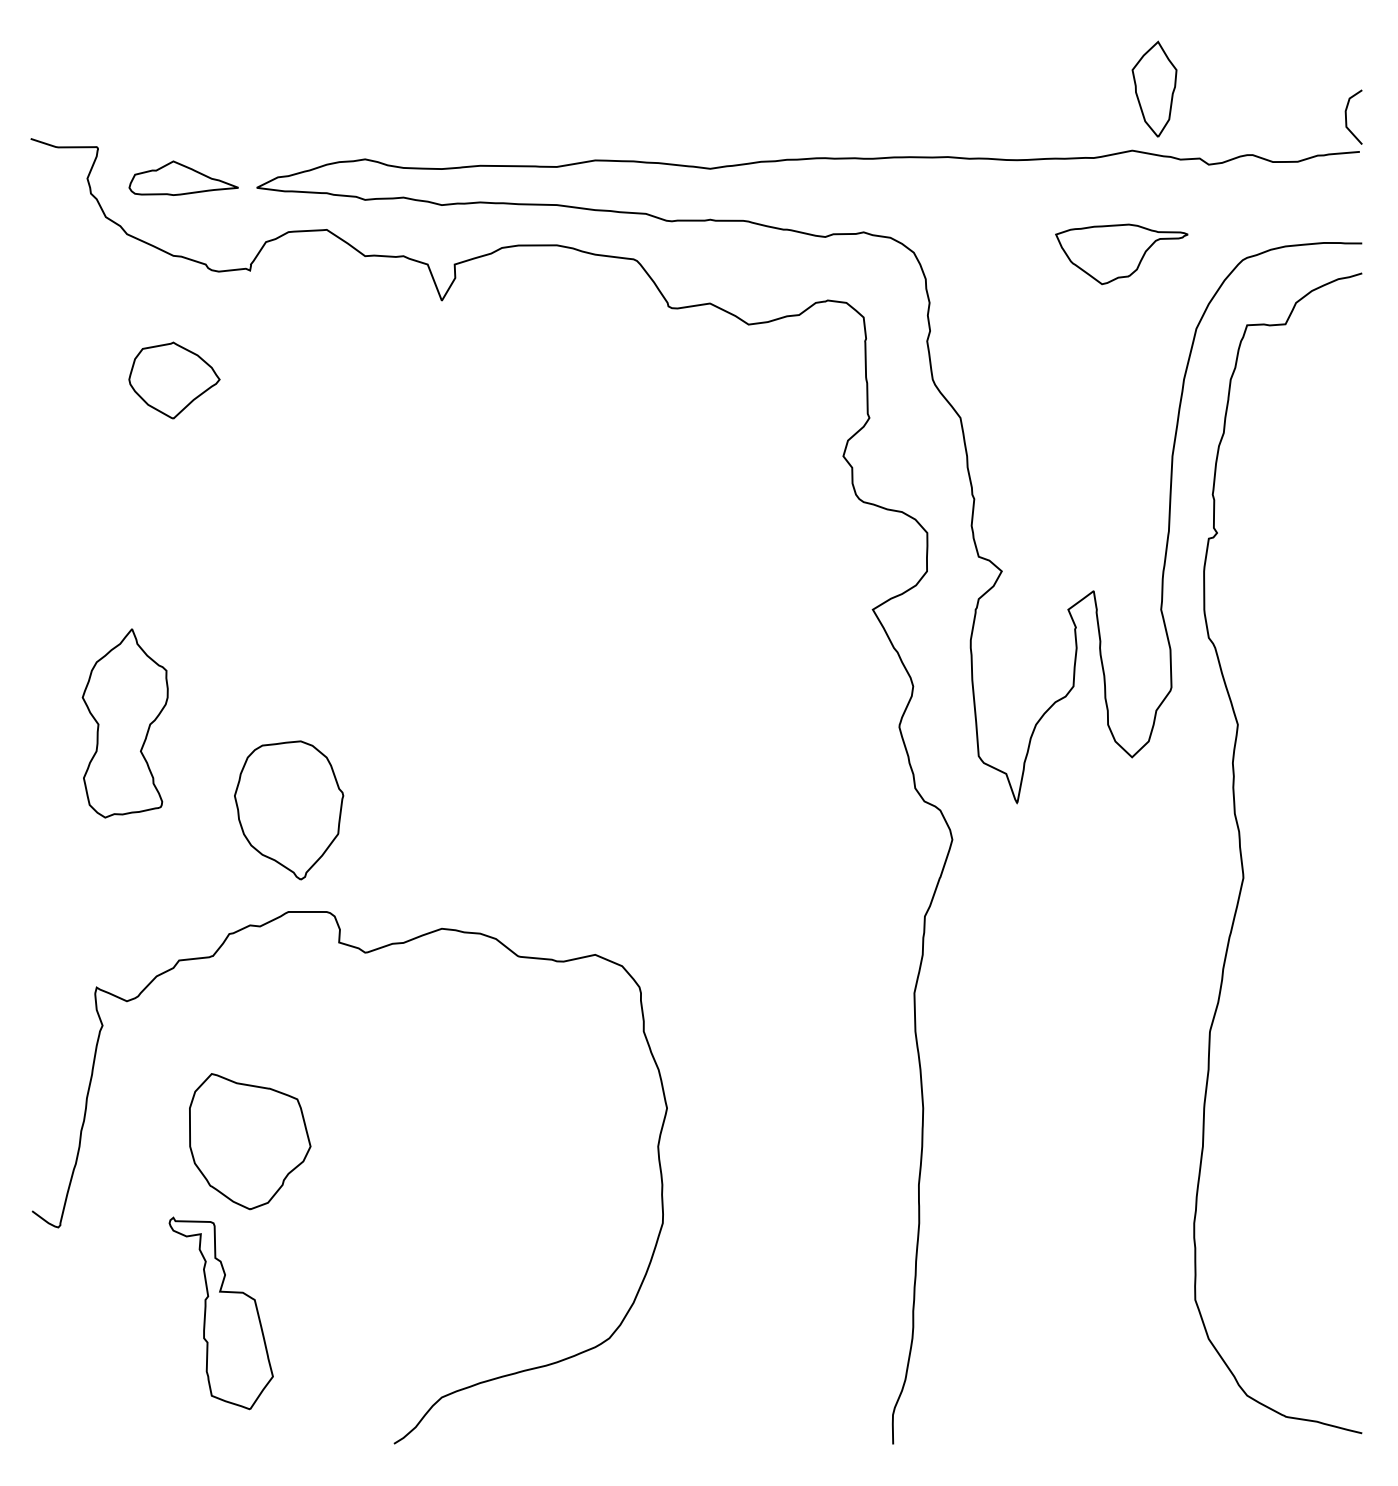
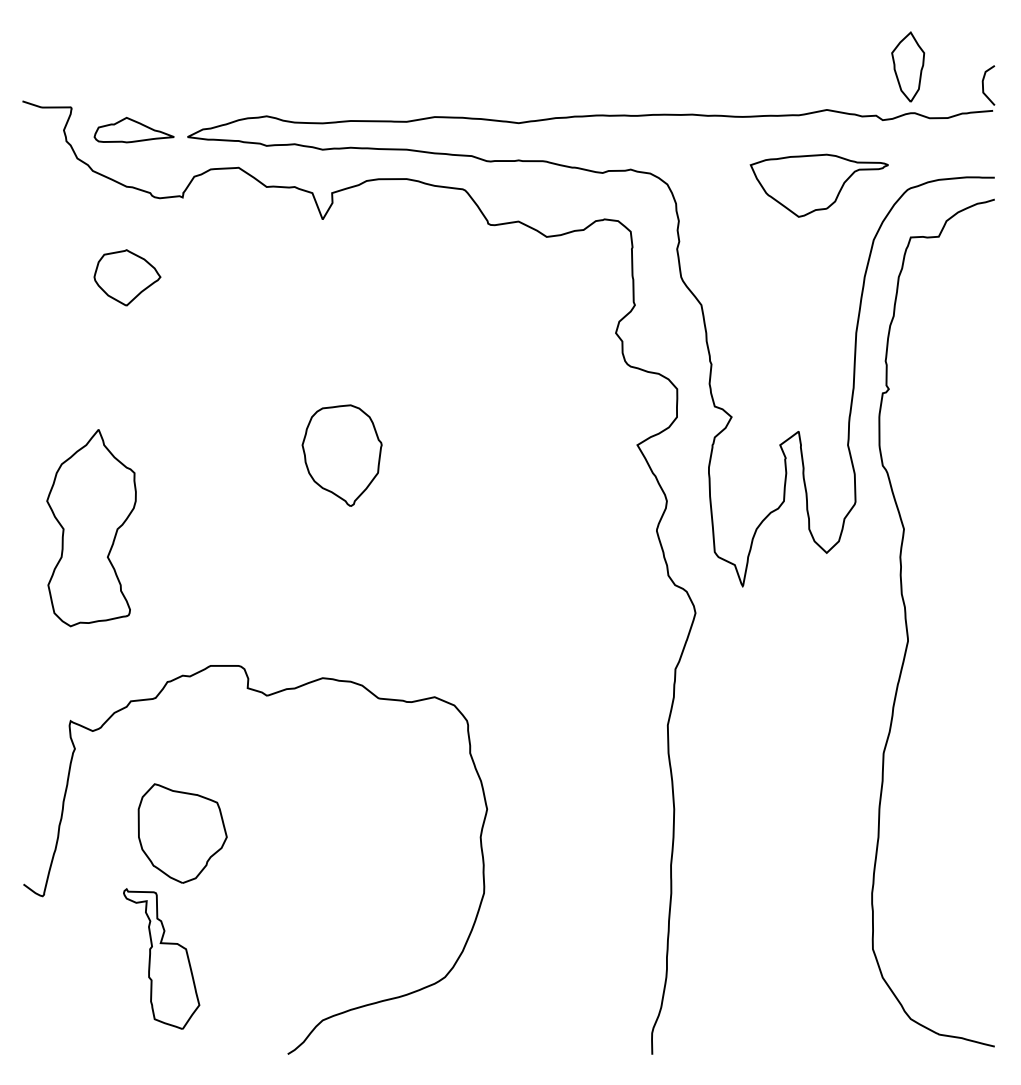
part: (1155, 88) -> (908, 66), moved
part: (1120, 254) -> (818, 185), size x1.43
part: (125, 723) -> (91, 528), size x1.43
part: (288, 810) -> (341, 455), moved

